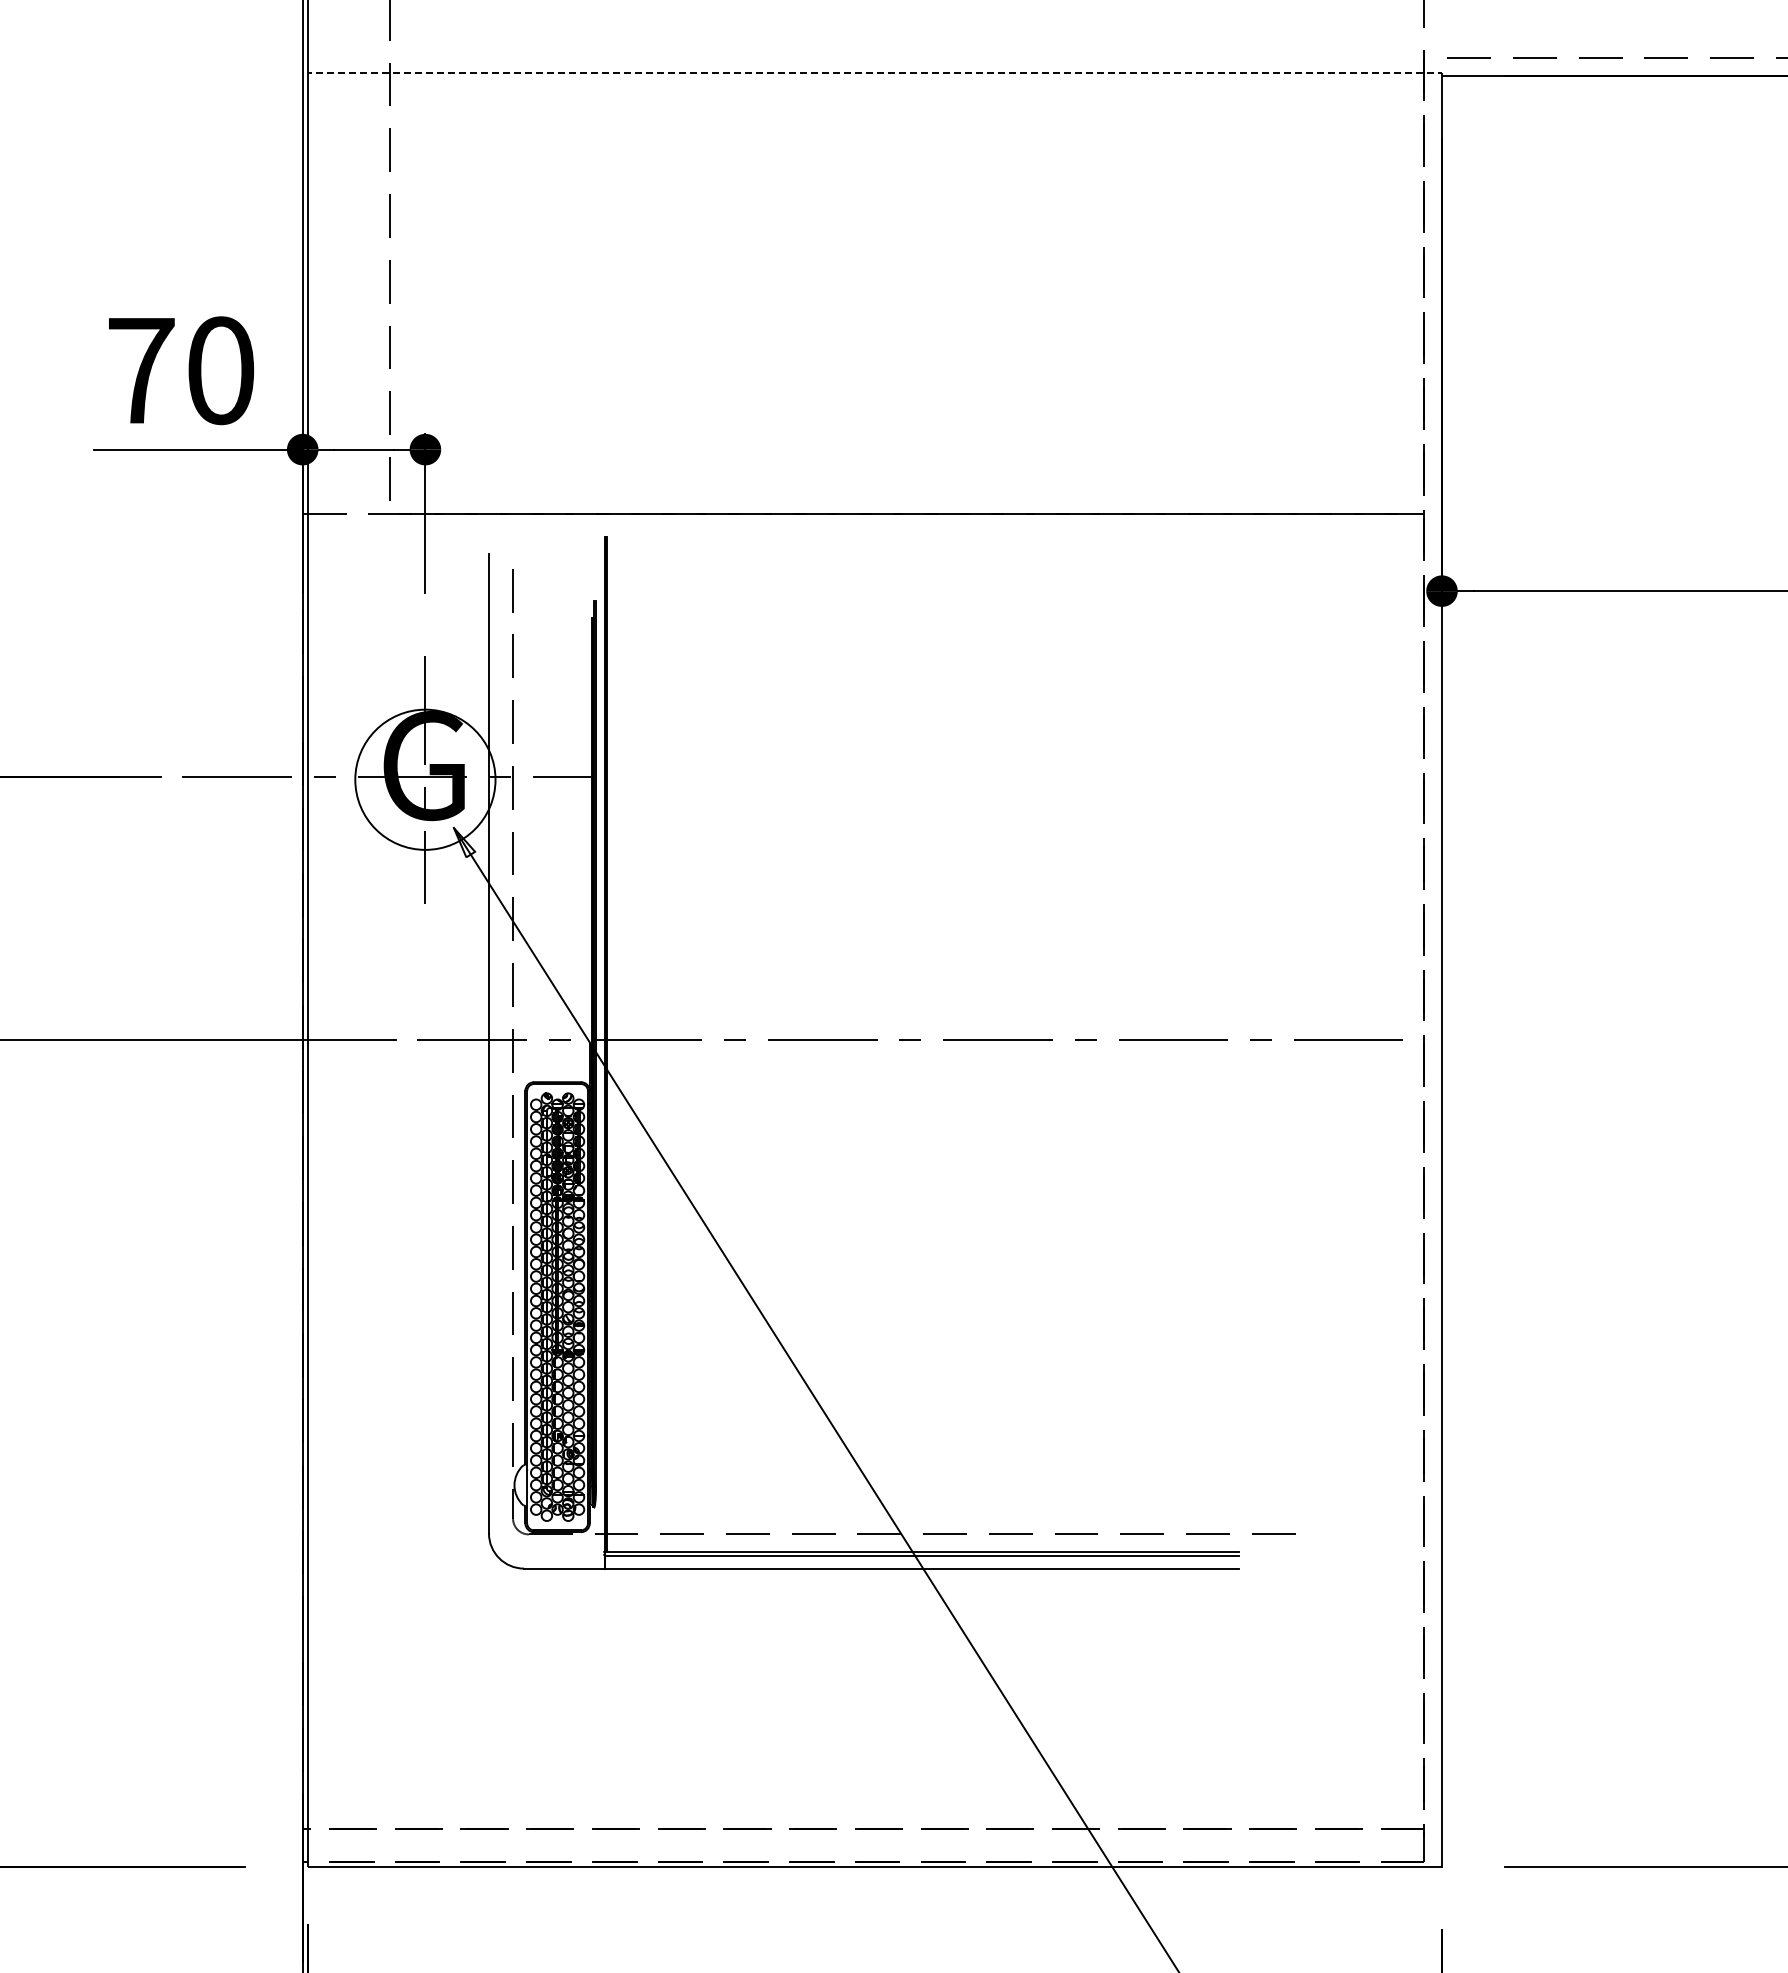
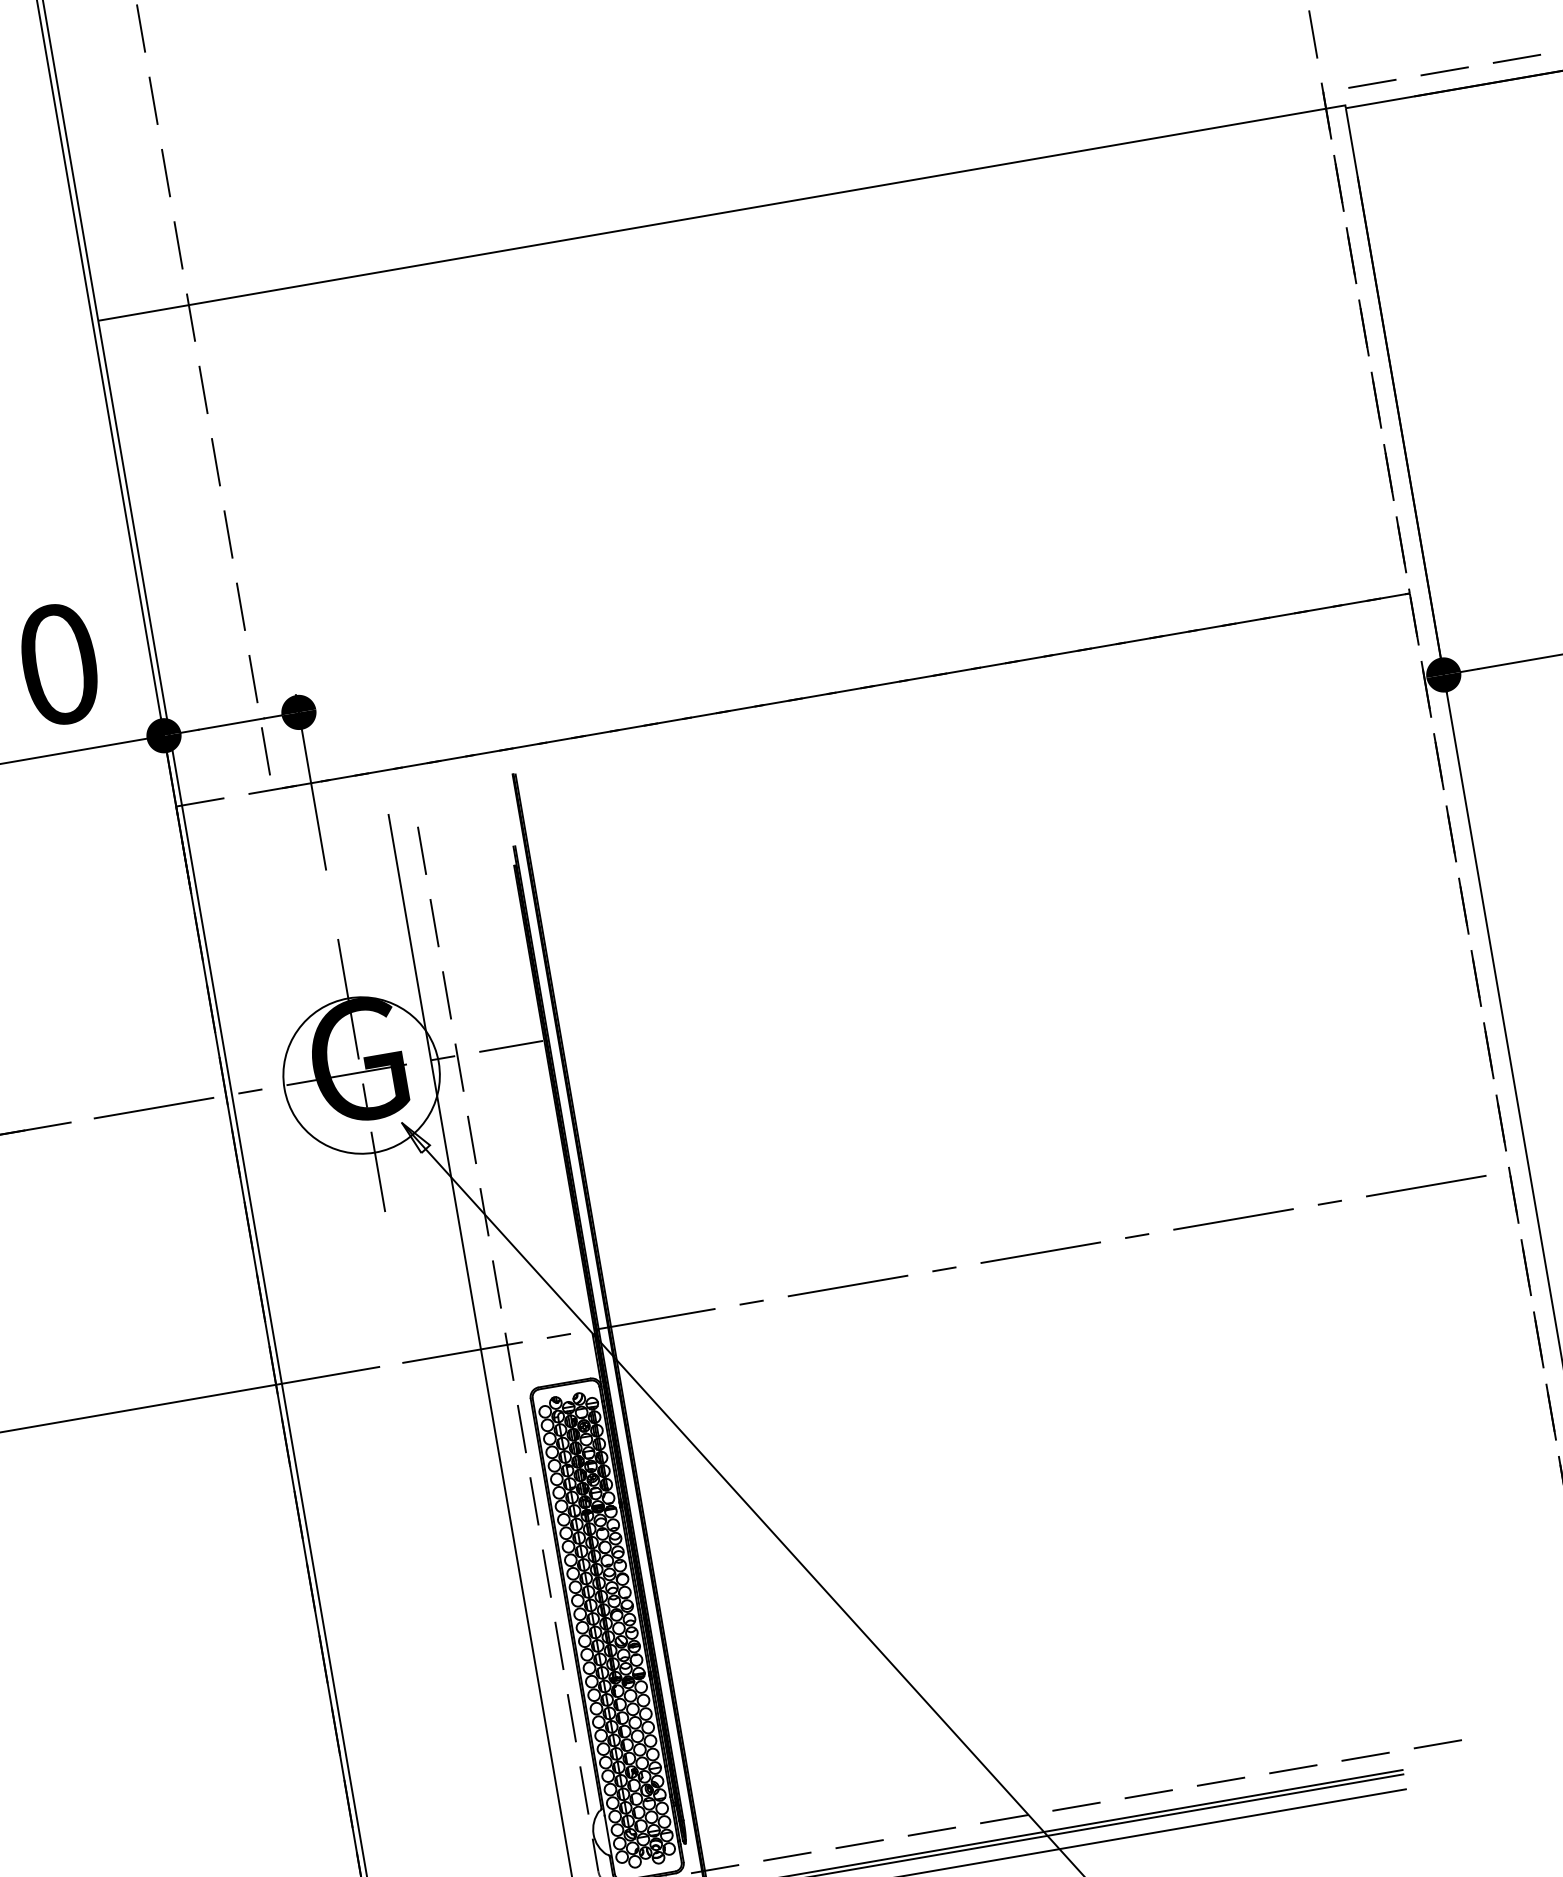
line: (876, 73) -> (723, 213), dashed -> solid

